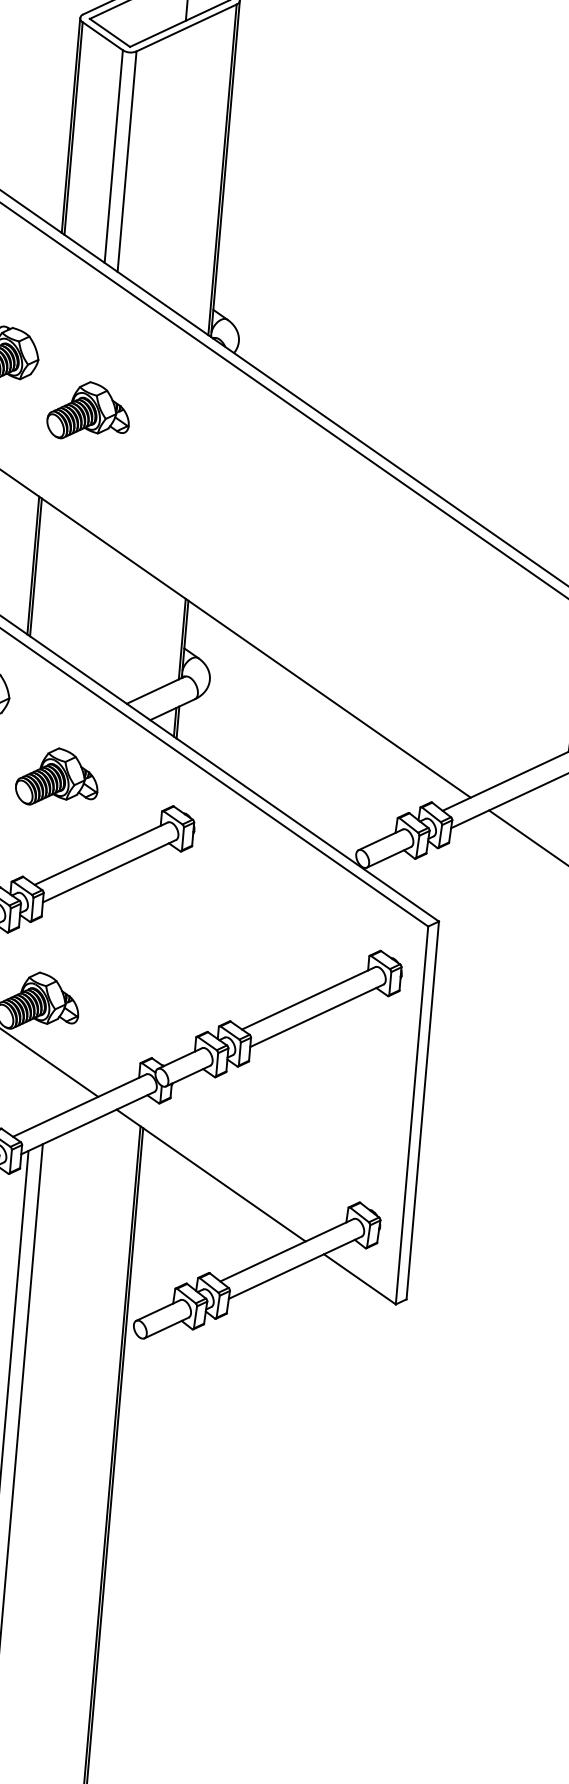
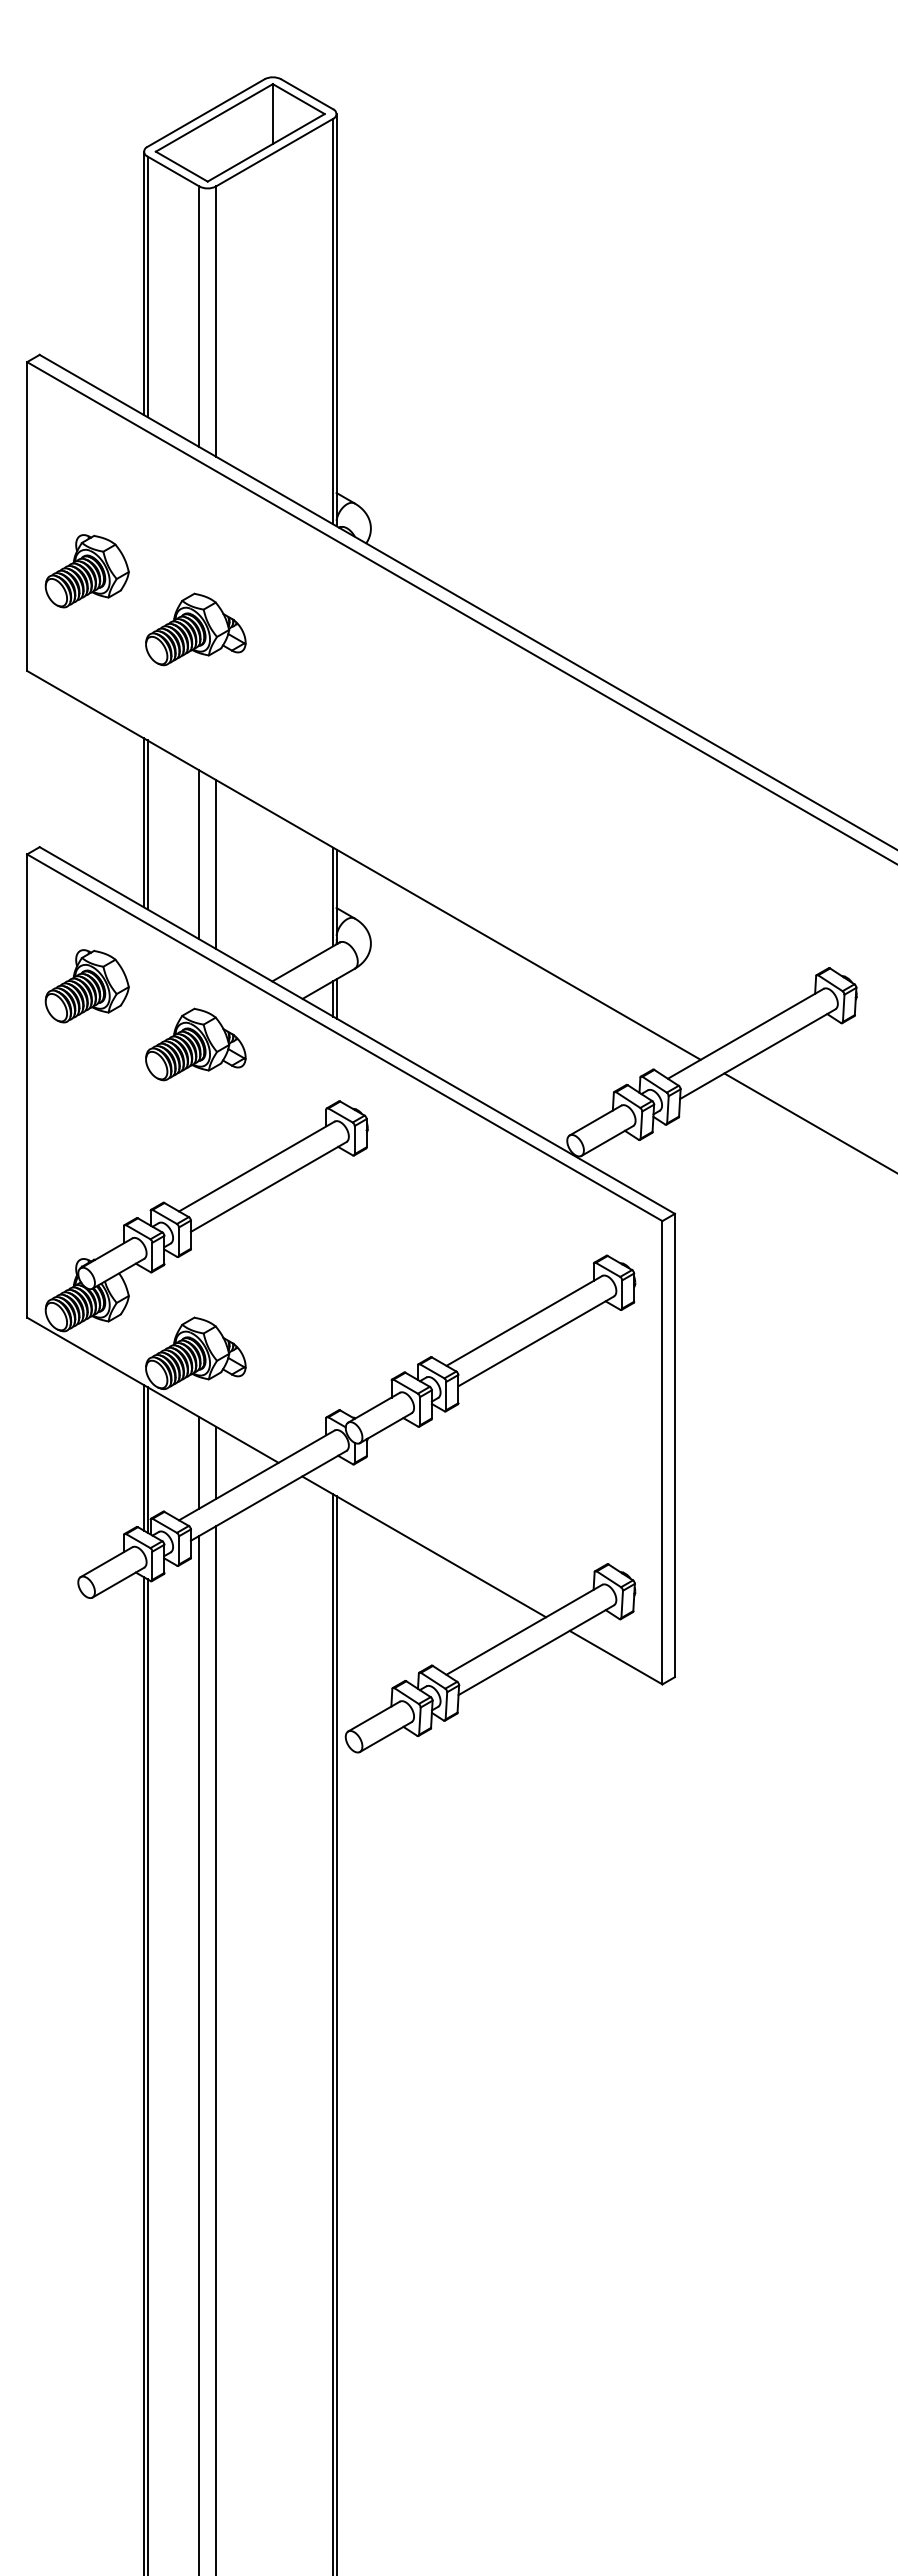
line: (76, 595) -> (199, 854), added
line: (89, 604) -> (216, 864), added
part: (57, 777) -> (195, 1044), moved
line: (33, 1091) -> (199, 1462), added
line: (47, 1092) -> (216, 1462), added

